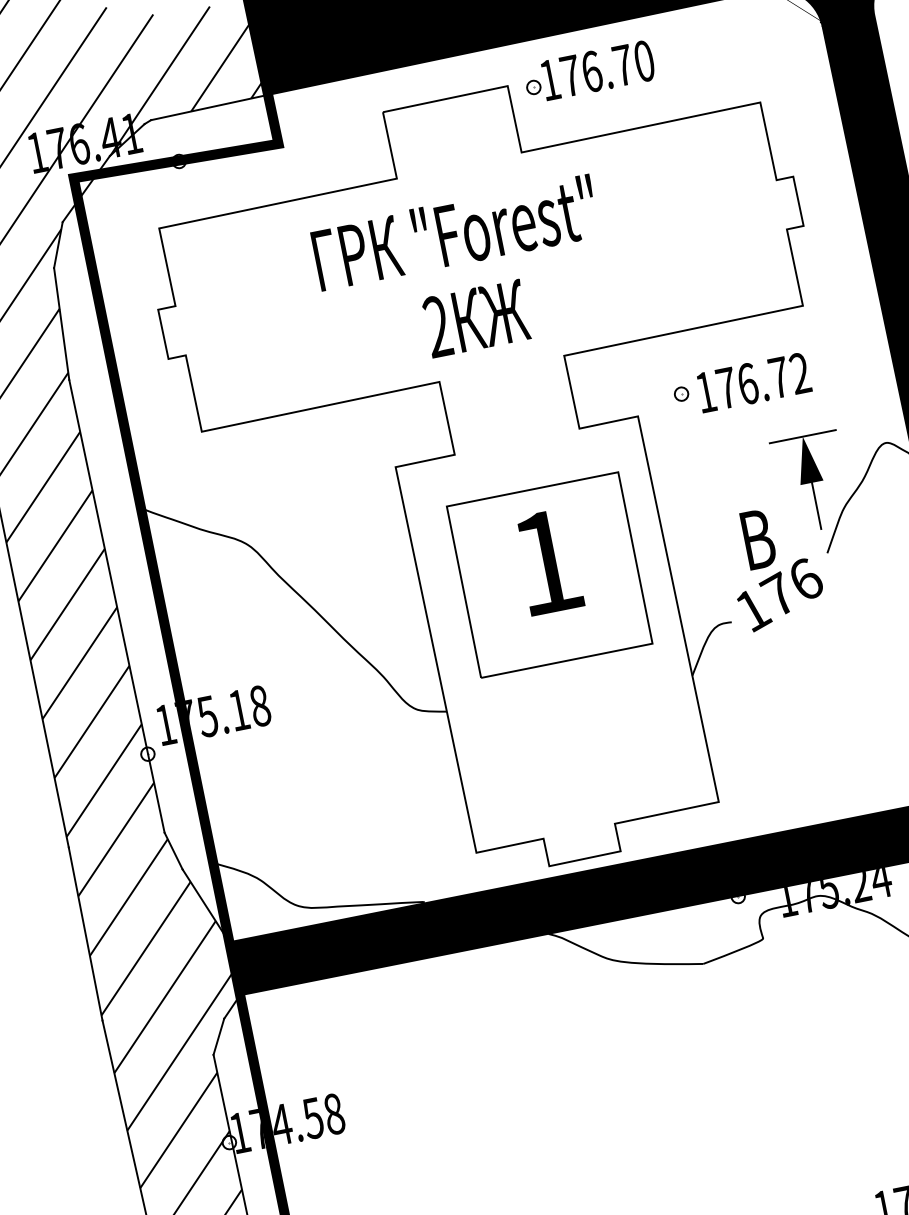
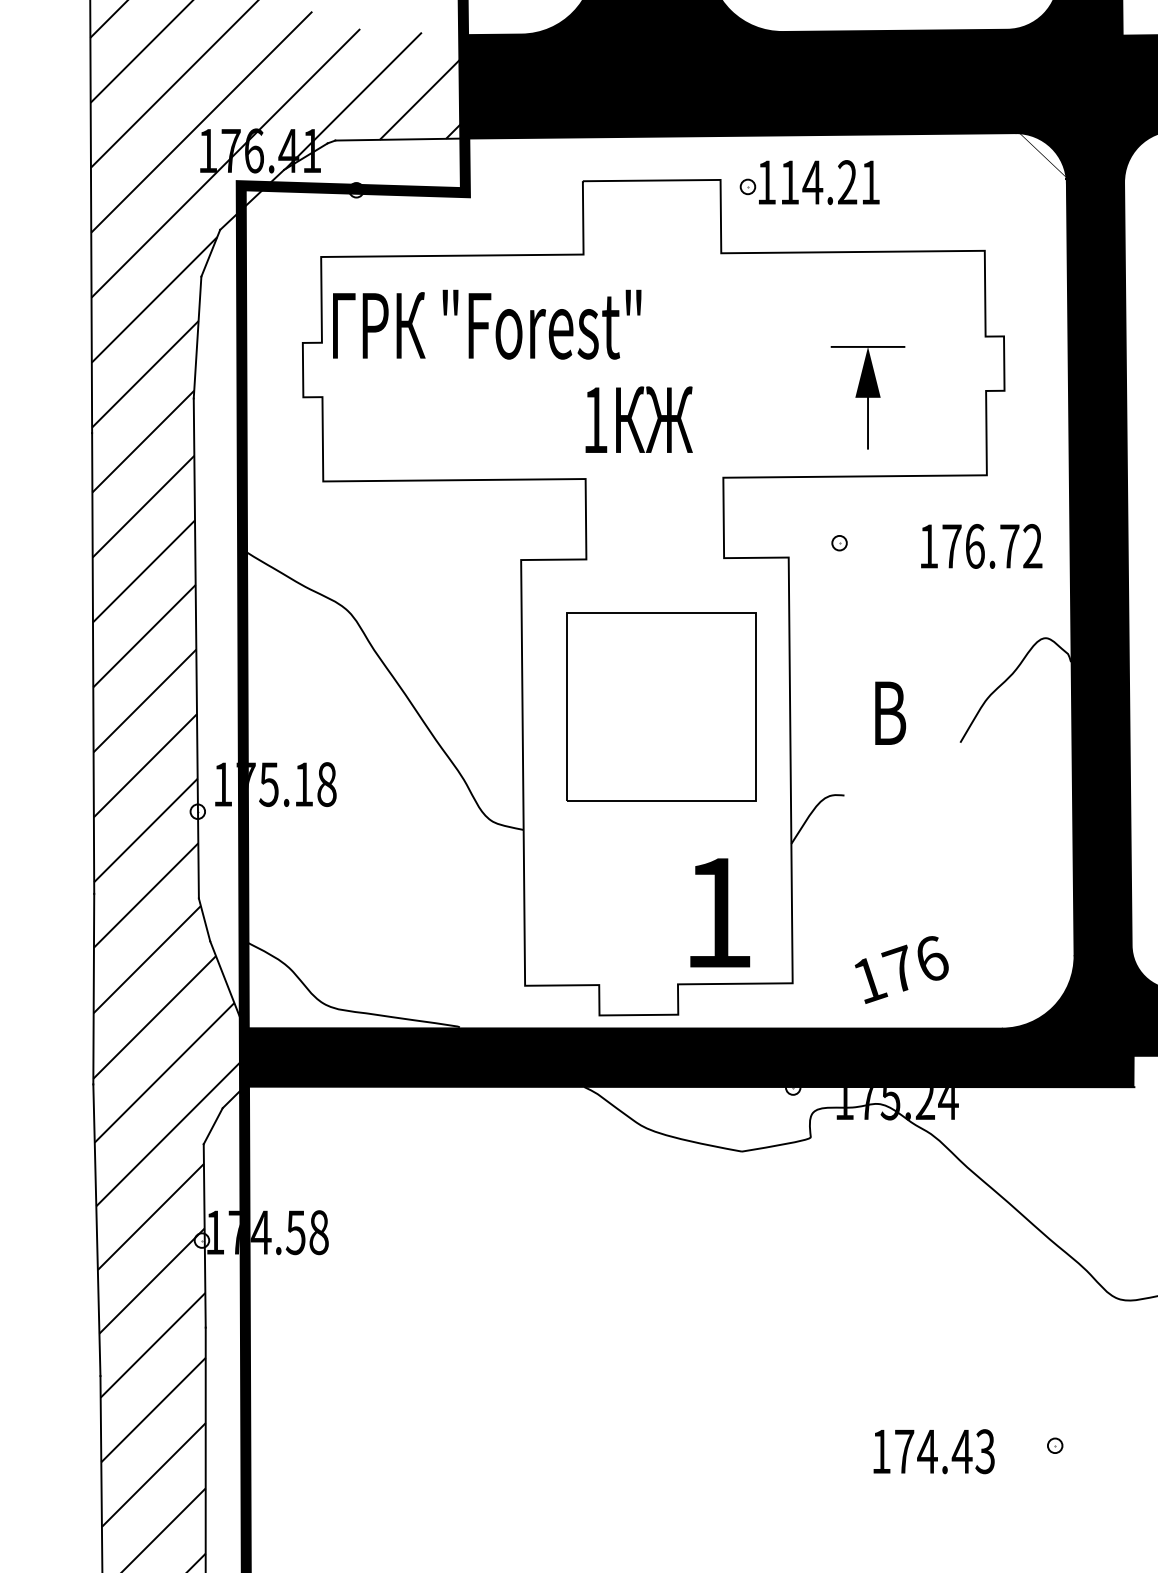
text: (607, 68) -> (830, 182), 176.70 -> 114.21
text: (455, 232) -> (487, 324), moved
text: (437, 326) -> (595, 419), 2 -> 1
text: (753, 382) -> (981, 546), moved
part: (811, 482) -> (867, 397), moved
text: (548, 561) -> (720, 912), moved
text: (780, 594) -> (901, 969), moved

